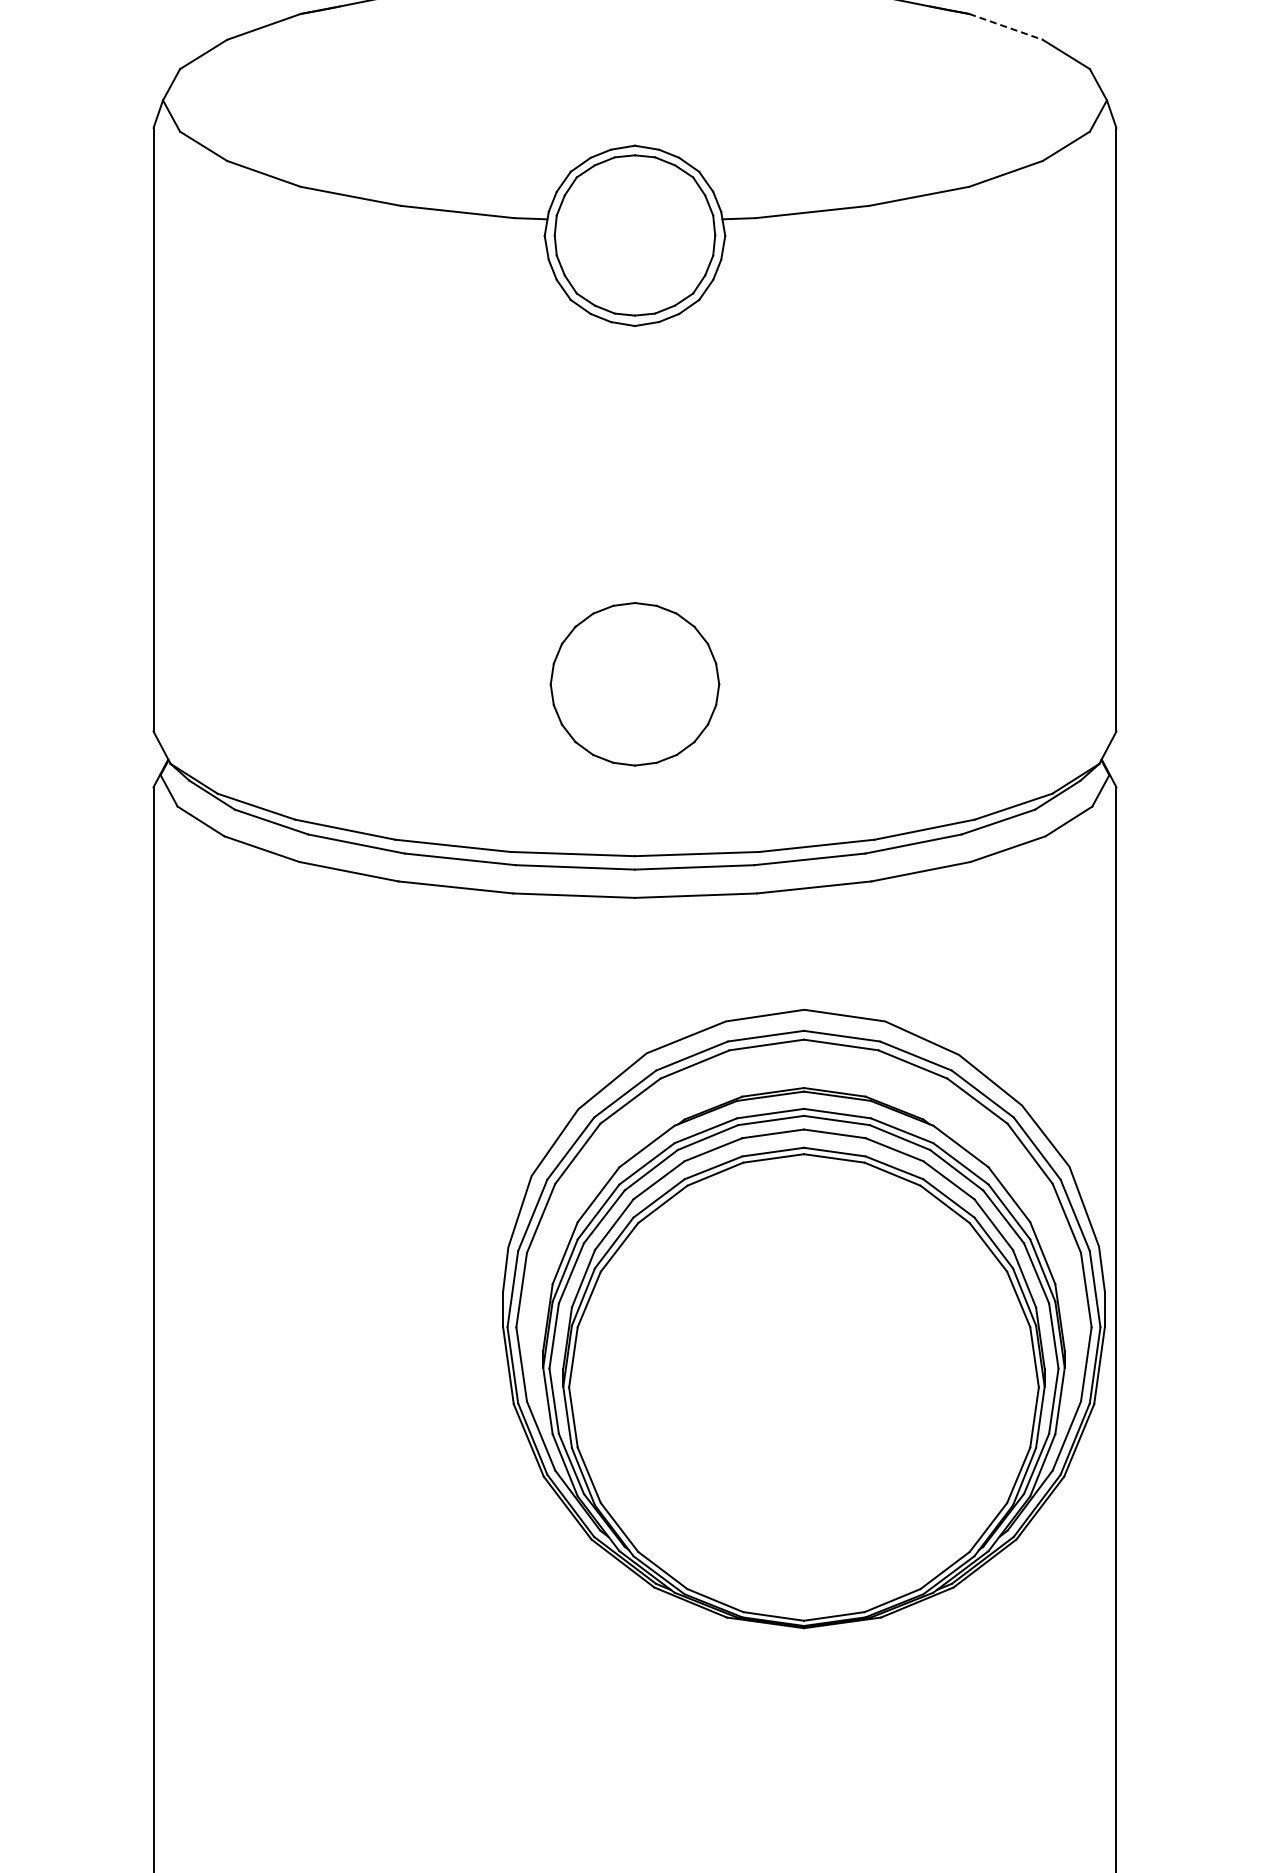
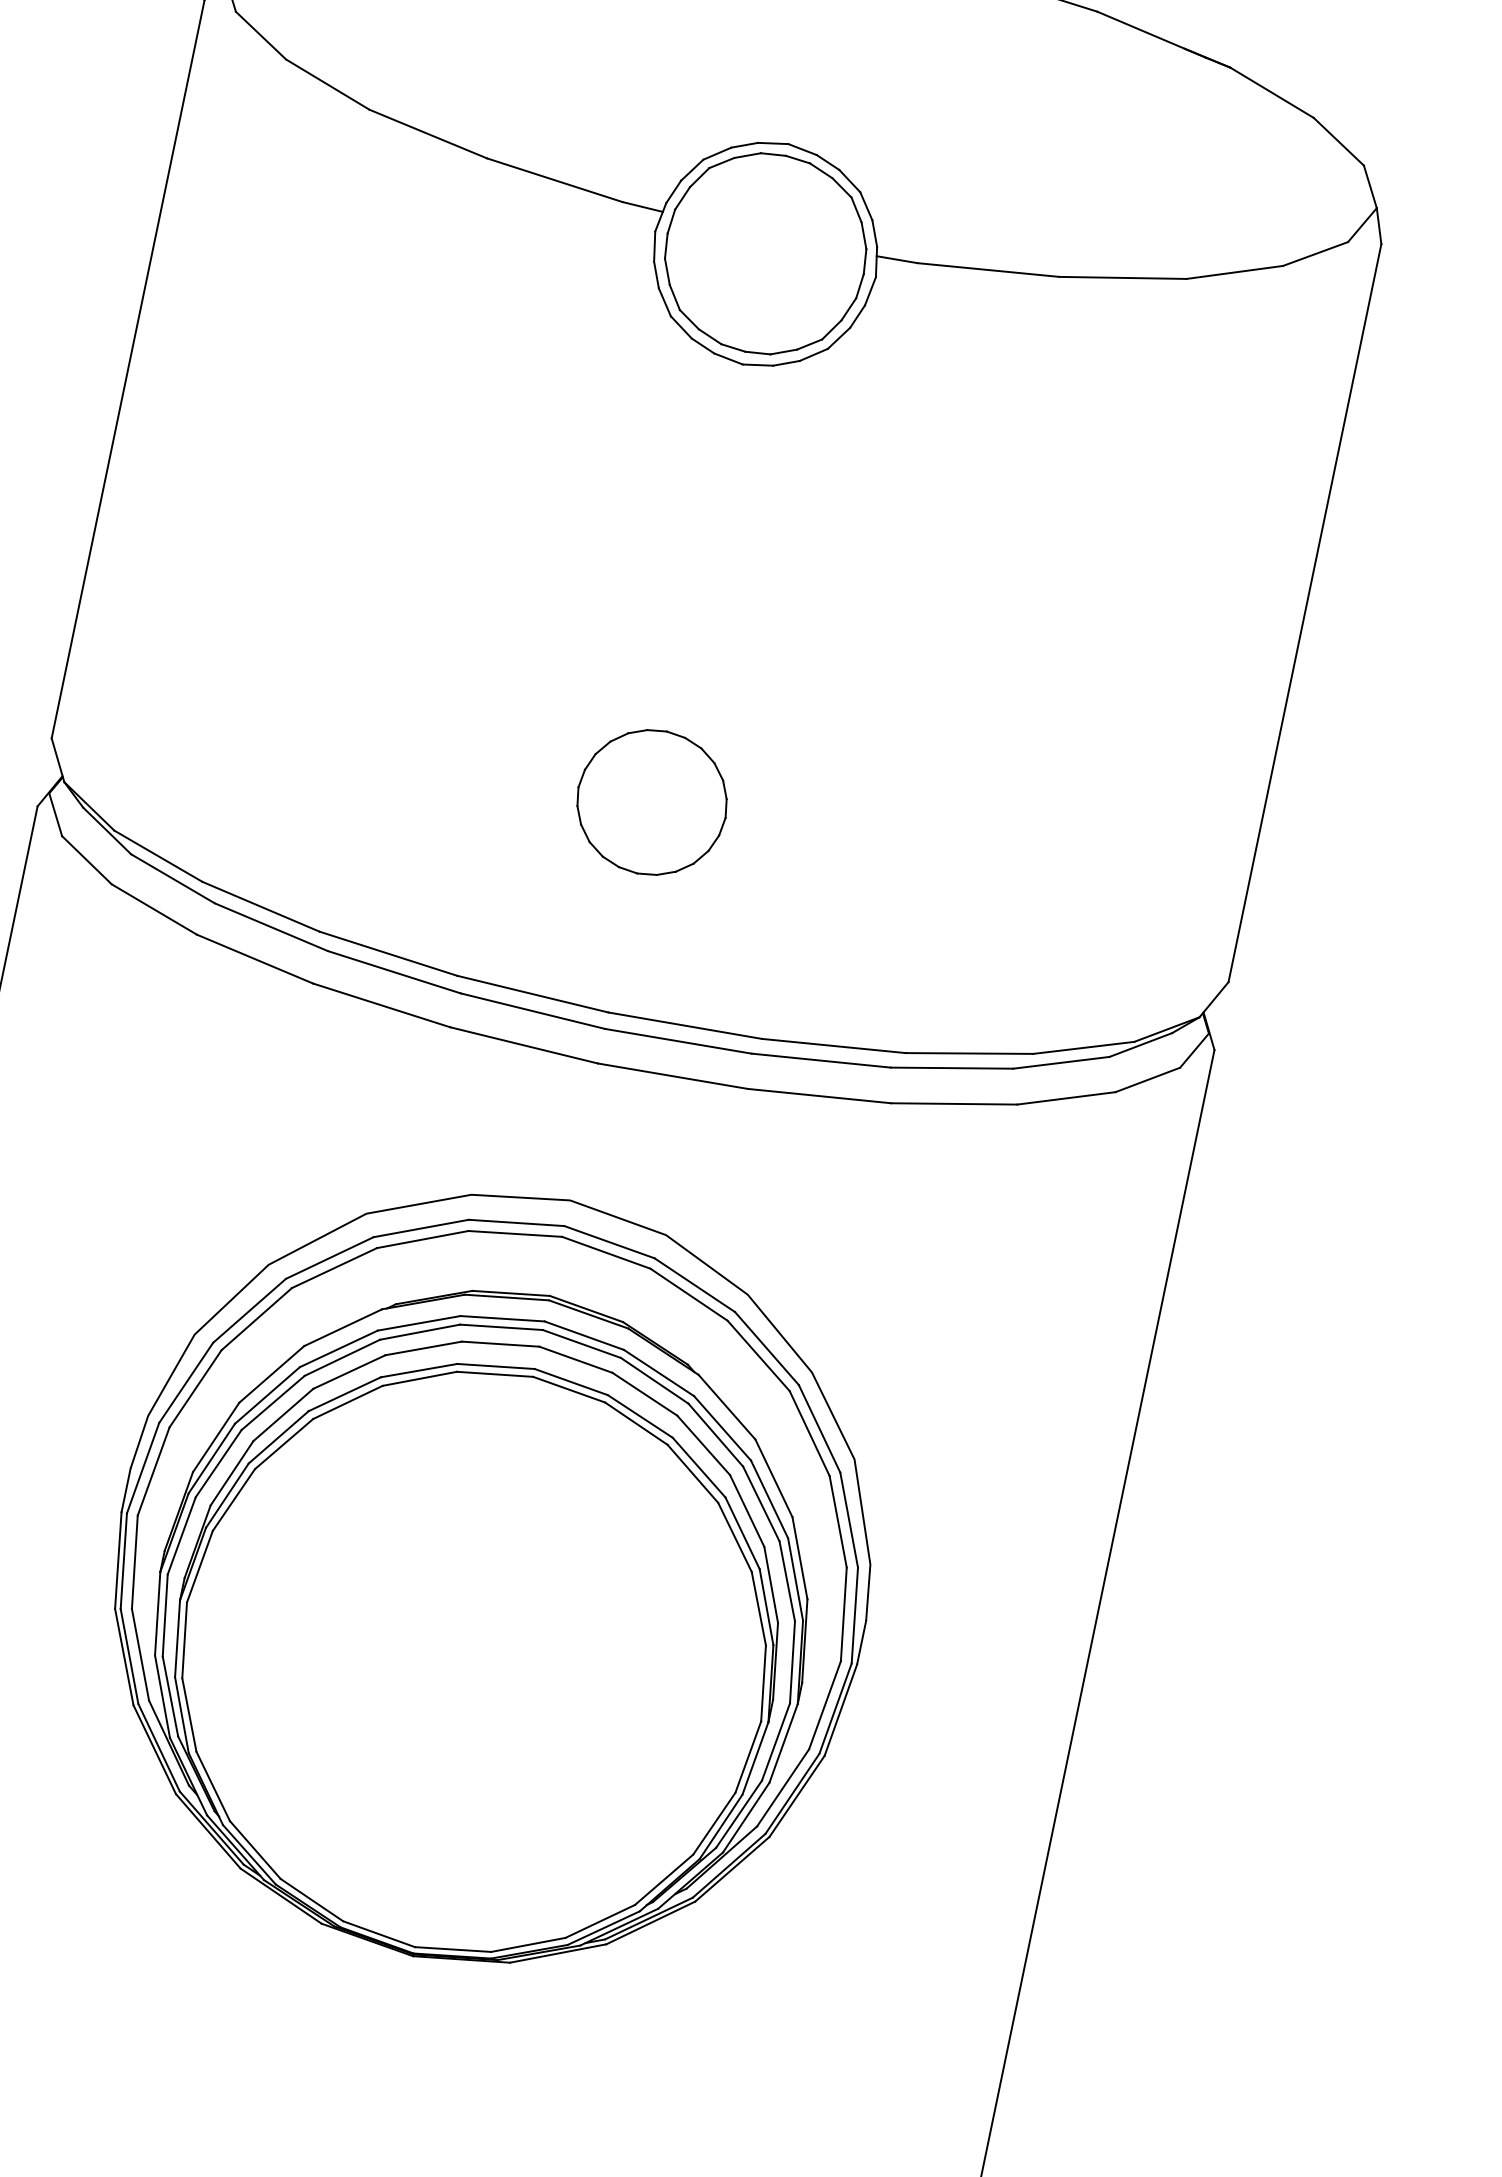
line: (1006, 27) -> (1272, 93), dashed -> solid
part: (634, 684) -> (651, 802), size x0.71
part: (803, 1318) -> (490, 1577), moved

